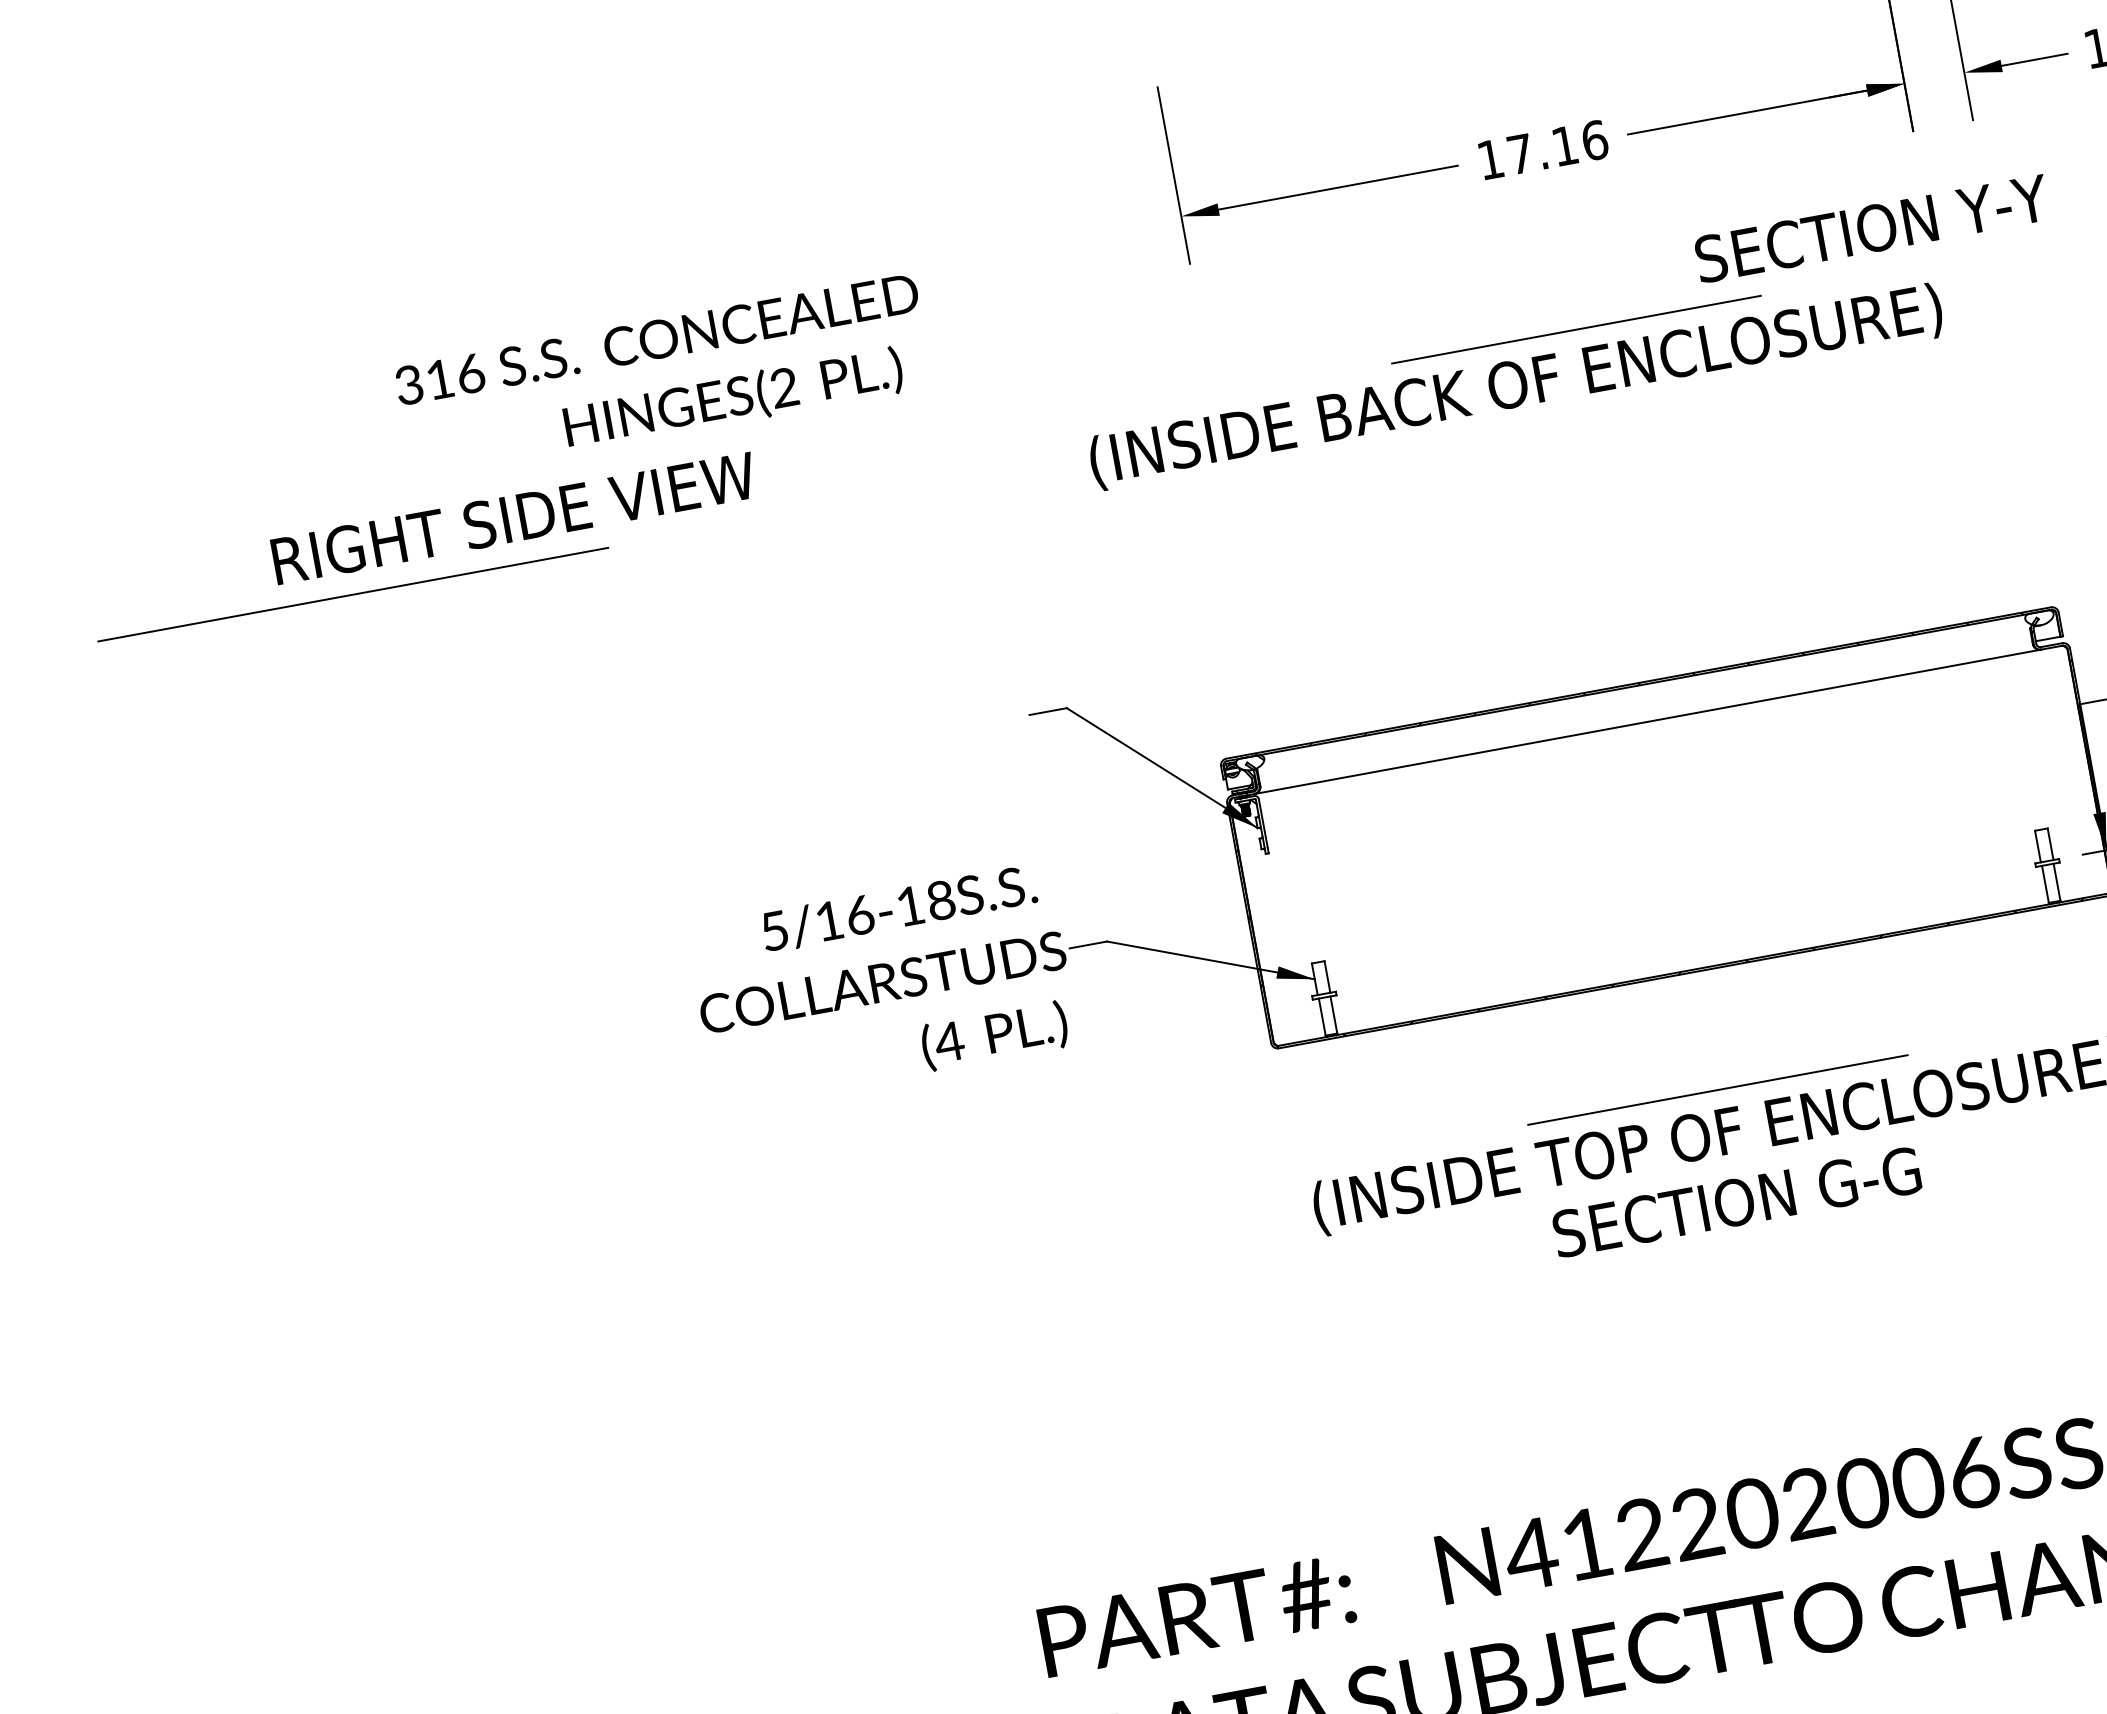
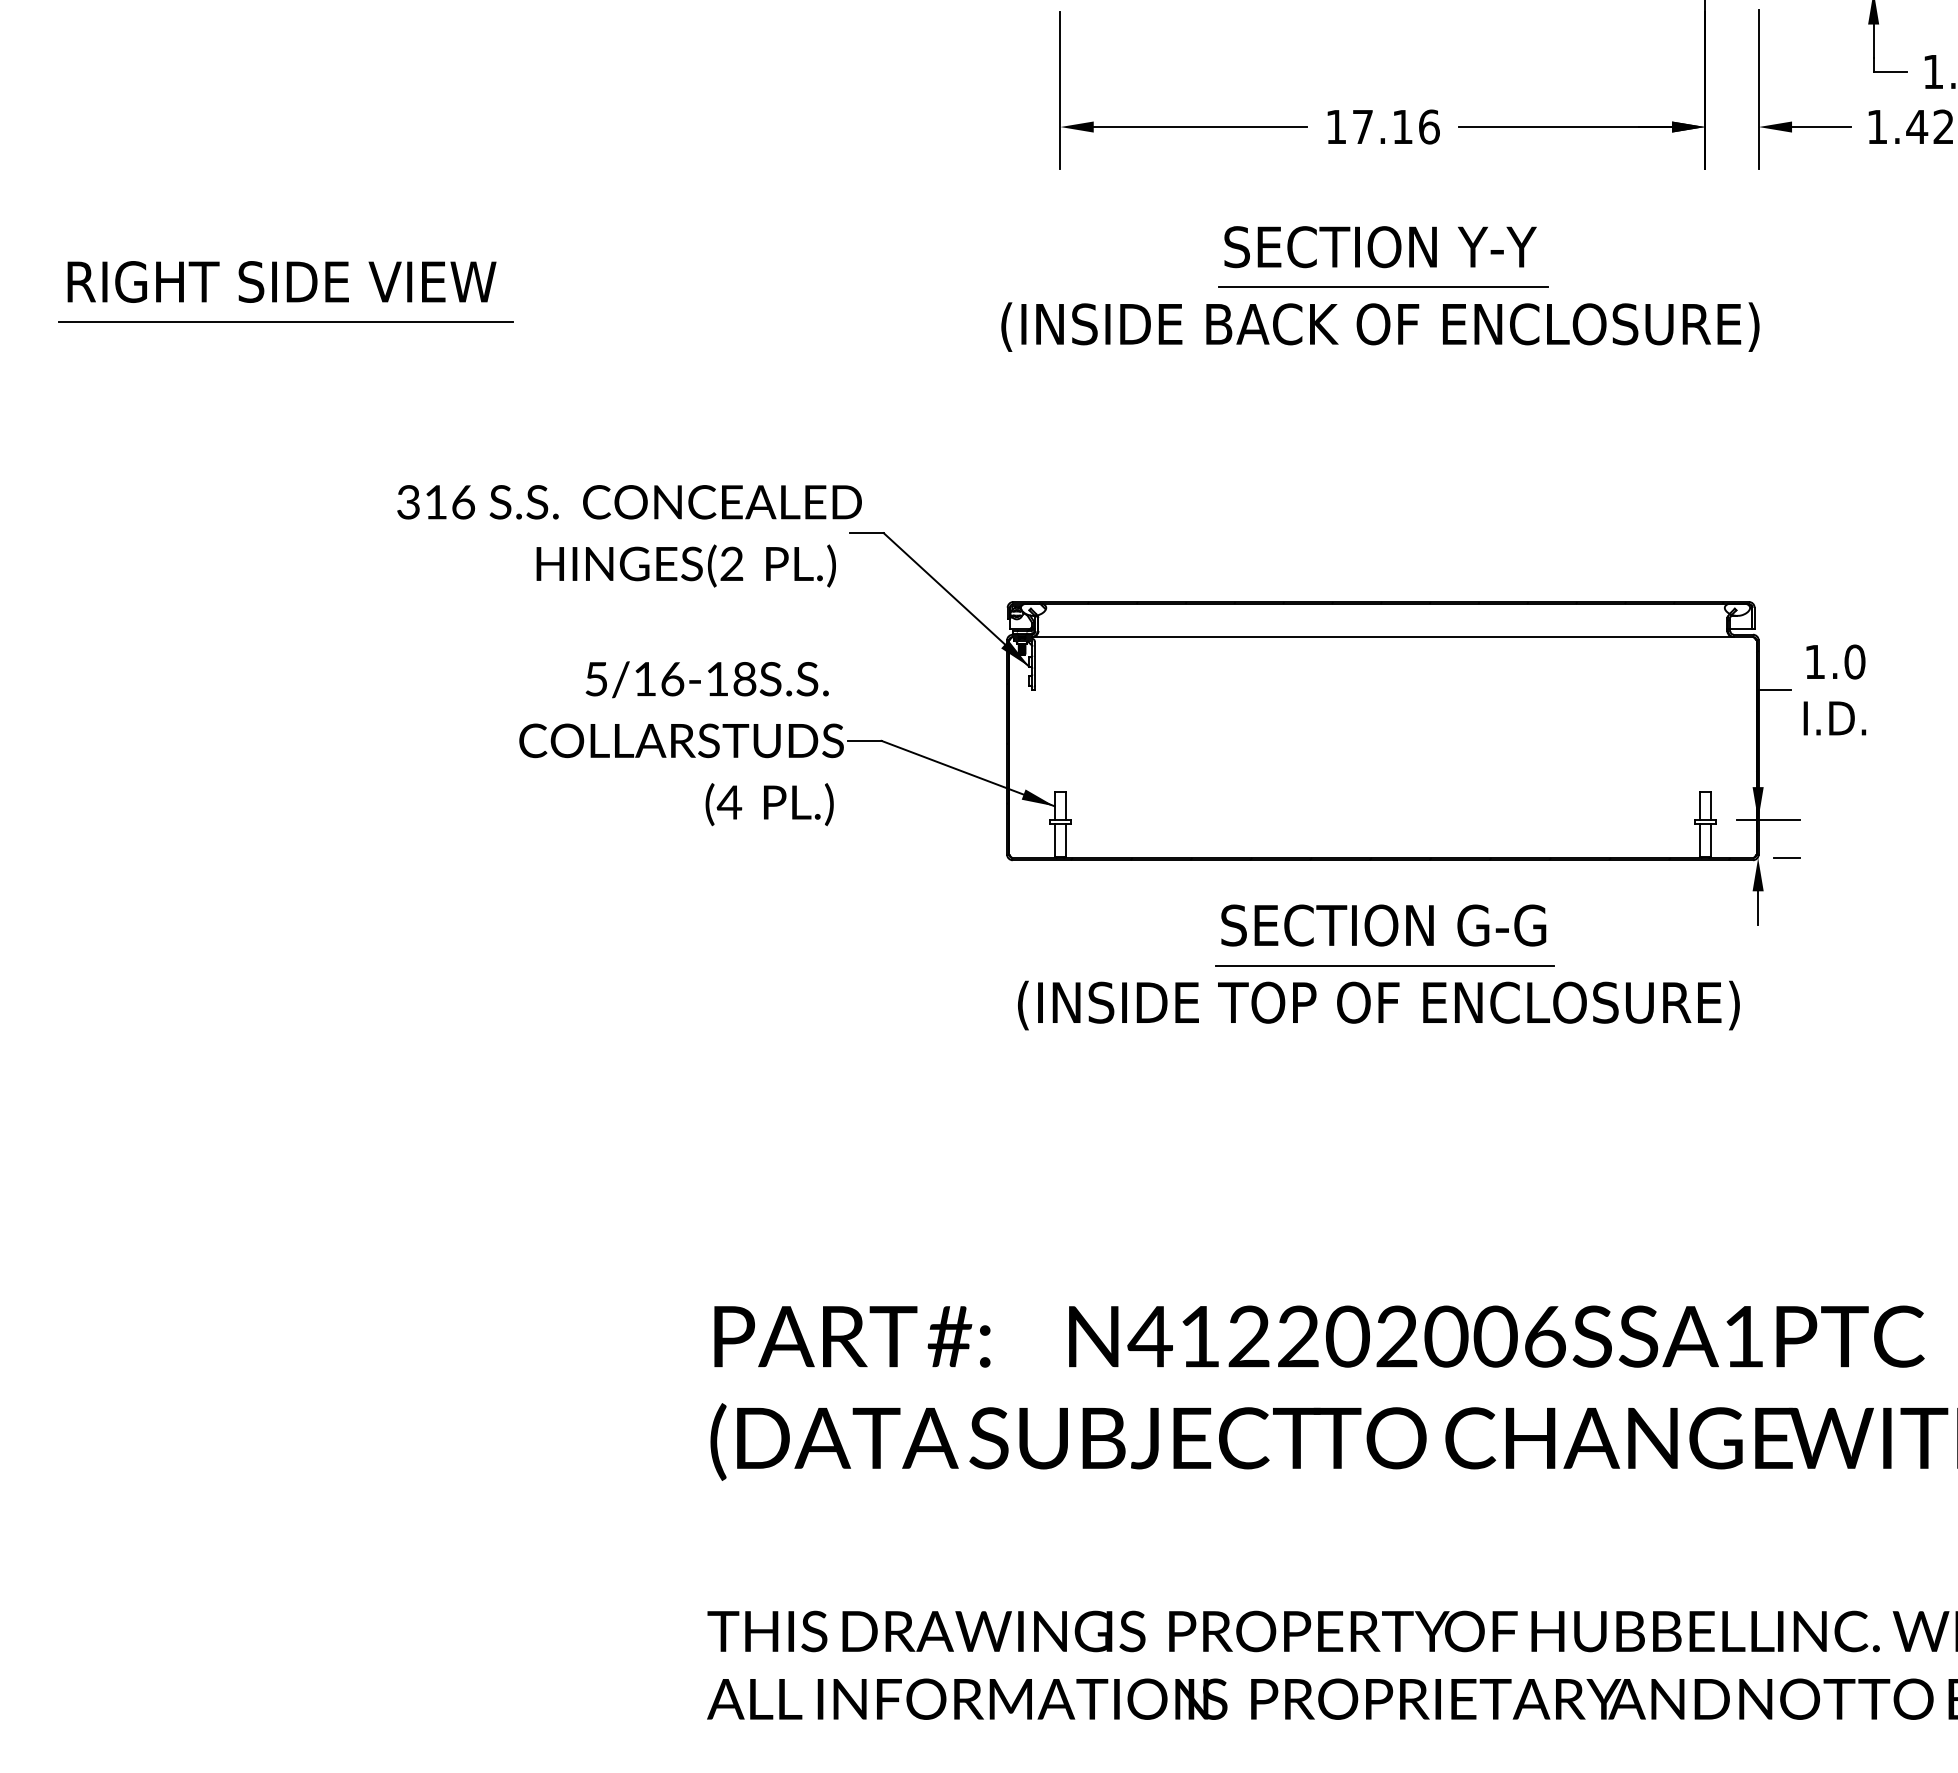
text: (1872, 229) -> (1380, 247), moved
text: (663, 378) -> (629, 536), moved
text: (1516, 386) -> (1380, 326), moved
text: (513, 518) -> (281, 281), moved
text: (1736, 1202) -> (1383, 925), moved

